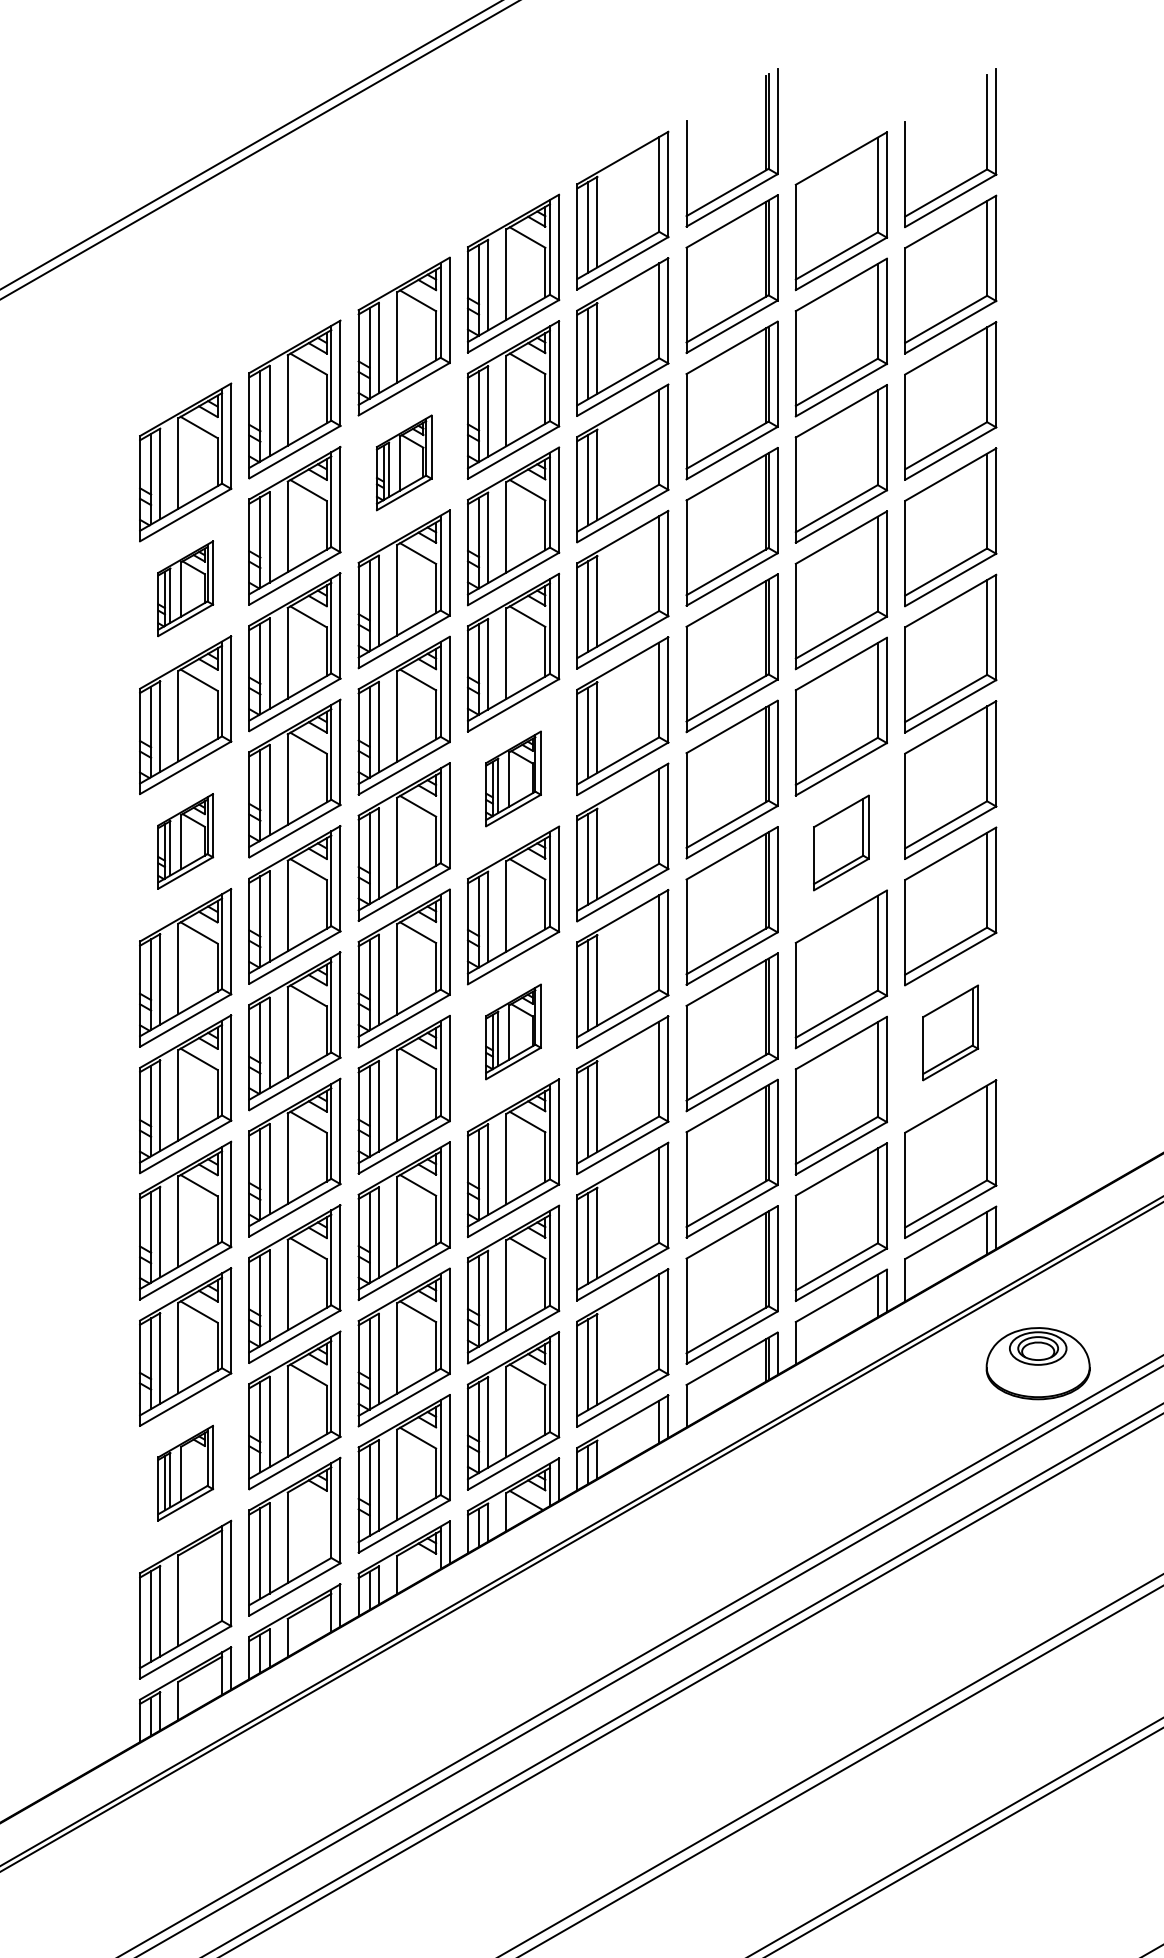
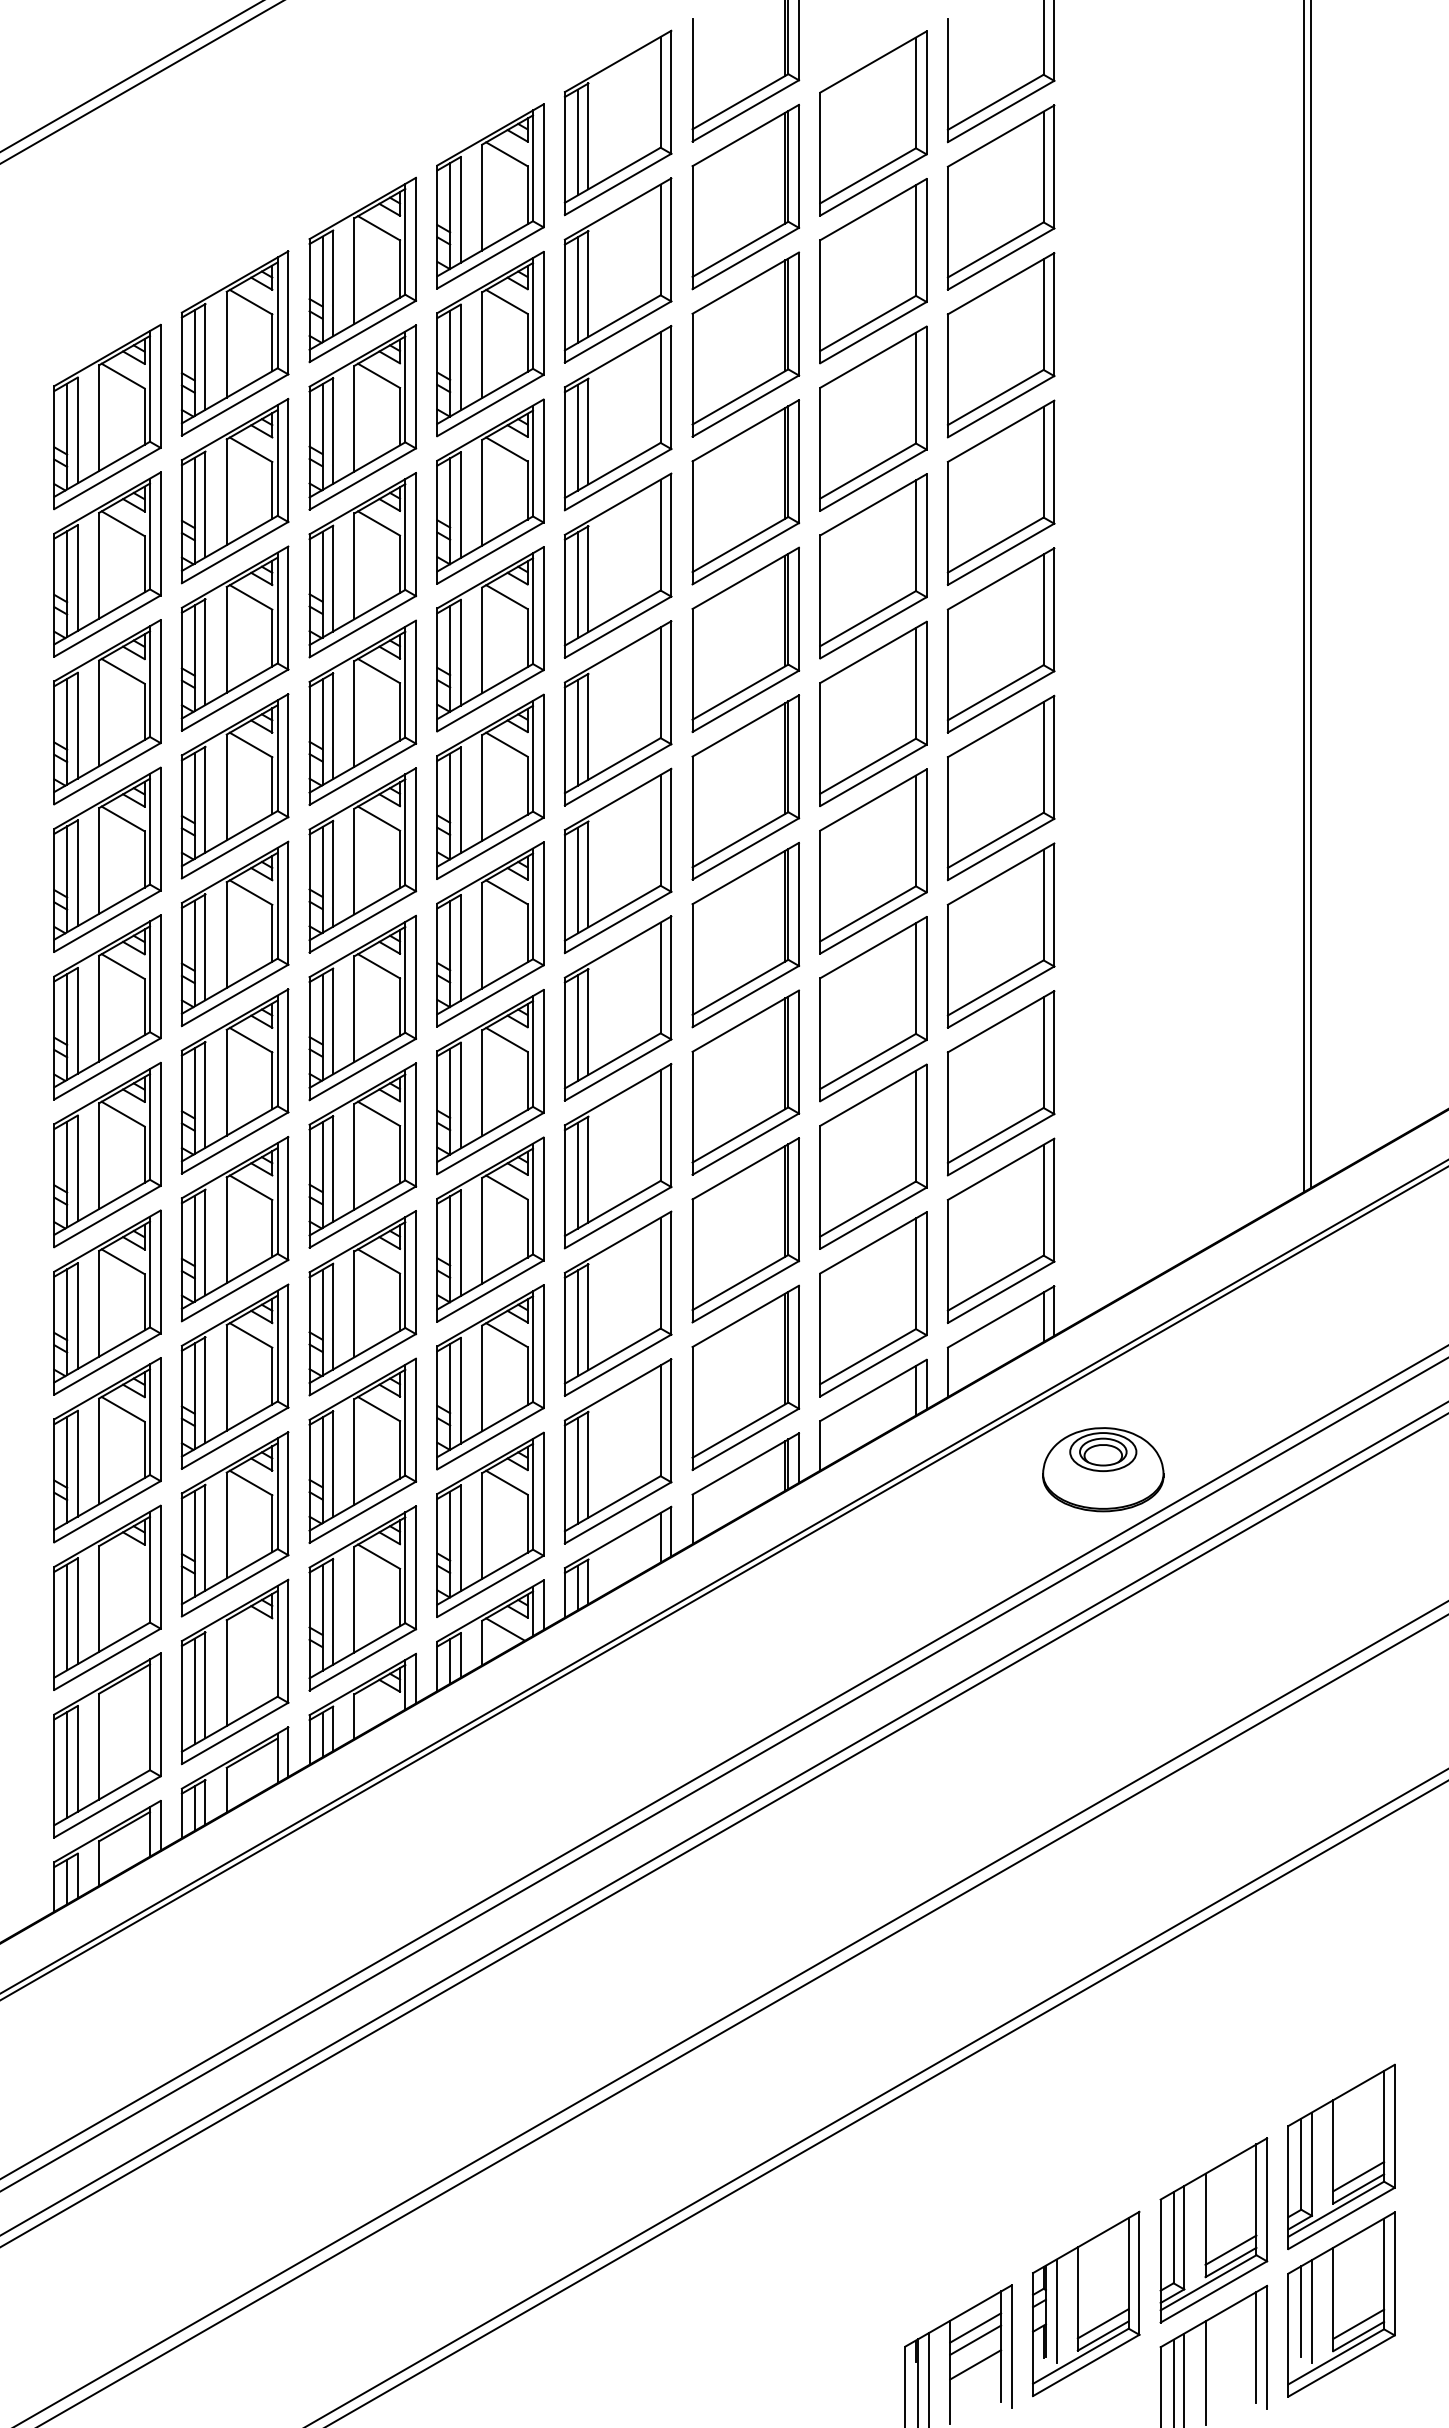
part: (403, 462) -> (362, 417), size x1.67
part: (185, 588) -> (107, 564), size x1.67
part: (513, 778) -> (490, 786), size x1.67
part: (185, 841) -> (107, 859), size x1.67
part: (841, 842) -> (873, 861), size x1.67
part: (513, 1032) -> (490, 1082), size x1.67
part: (950, 1033) -> (1000, 1083), size x1.67
part: (185, 1473) -> (107, 1597), size x1.67

